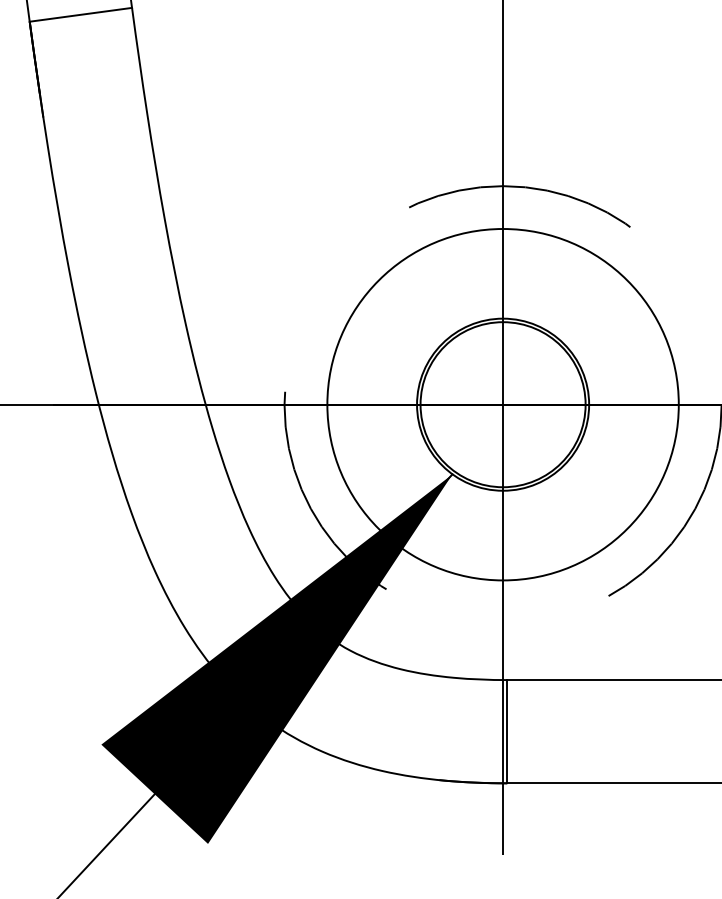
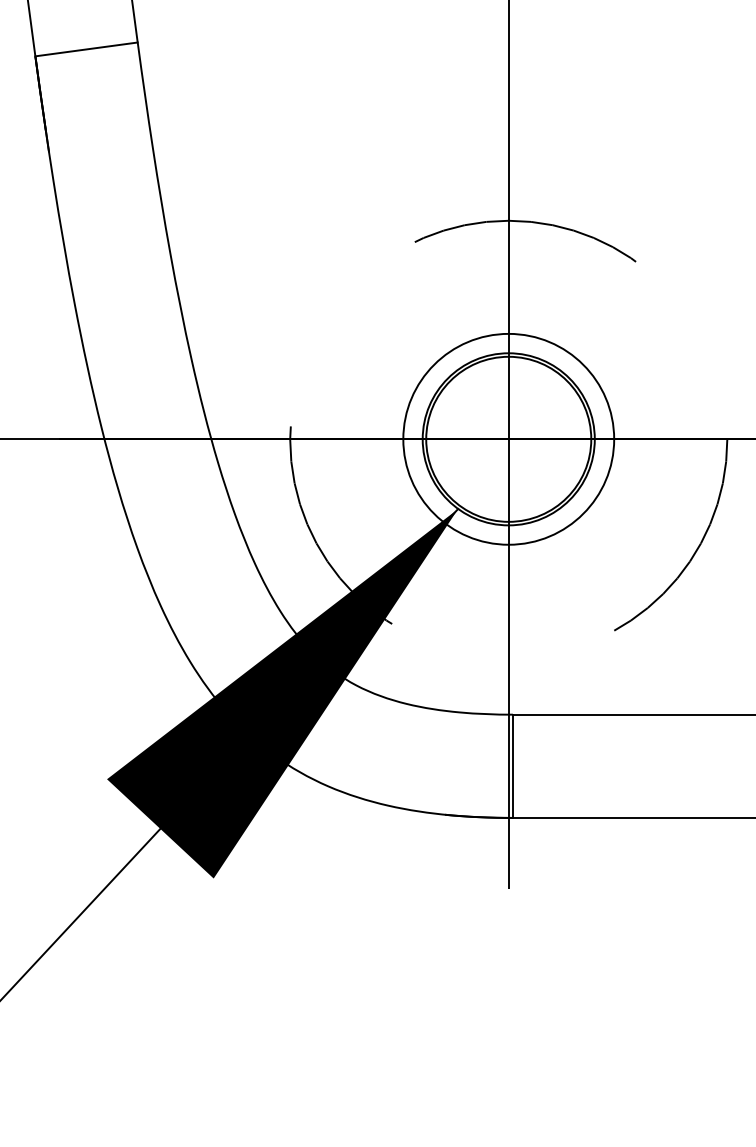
circle: (502, 404) -> (508, 439), size x0.6

